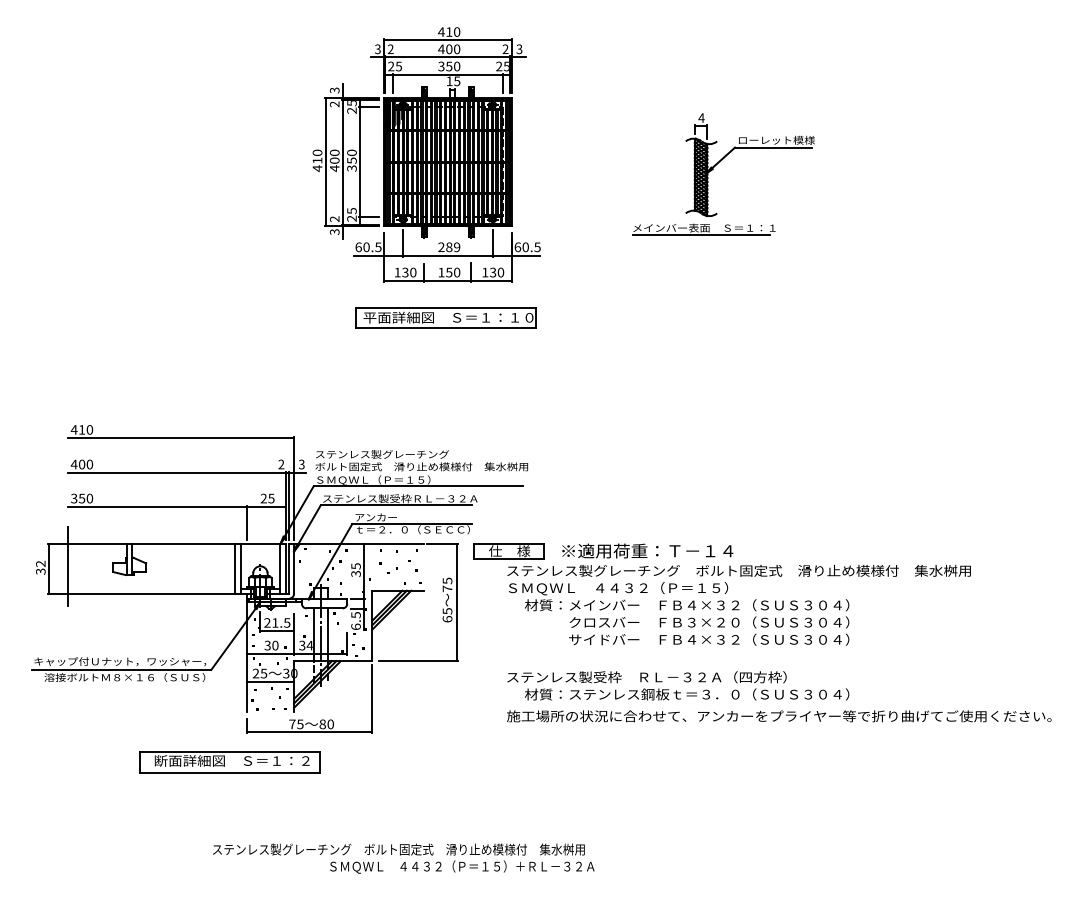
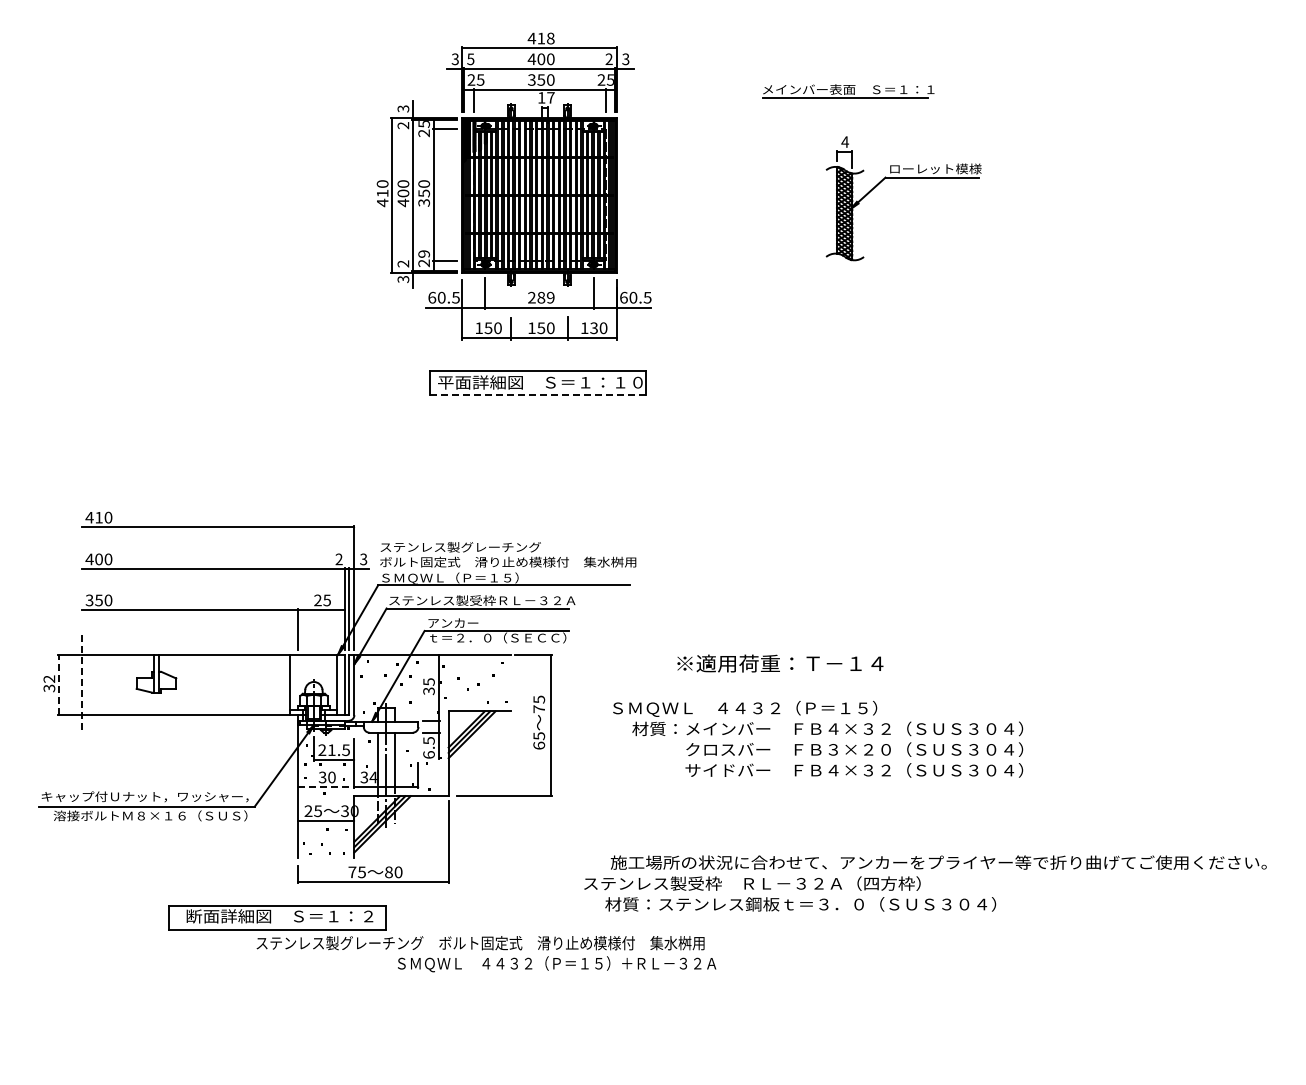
text: (456, 32) -> (550, 38), 410 -> 418
text: (390, 49) -> (470, 59), 2 -> 5
text: (456, 81) -> (550, 97), 15 -> 17
text: (351, 210) -> (423, 253), 25 -> 29
part: (704, 229) -> (848, 91), moved
text: (405, 271) -> (488, 327), 130 -> 150
line: (446, 328) -> (537, 395), solid -> dashed
part: (718, 565) -> (865, 681), removed
line: (67, 566) -> (81, 682), solid -> dashed
line: (49, 568) -> (59, 684), solid -> dashed
line: (234, 568) -> (282, 684), removed
line: (270, 653) -> (326, 787), solid -> dashed
text: (678, 685) -> (790, 893), moved
text: (403, 859) -> (486, 954), moved

